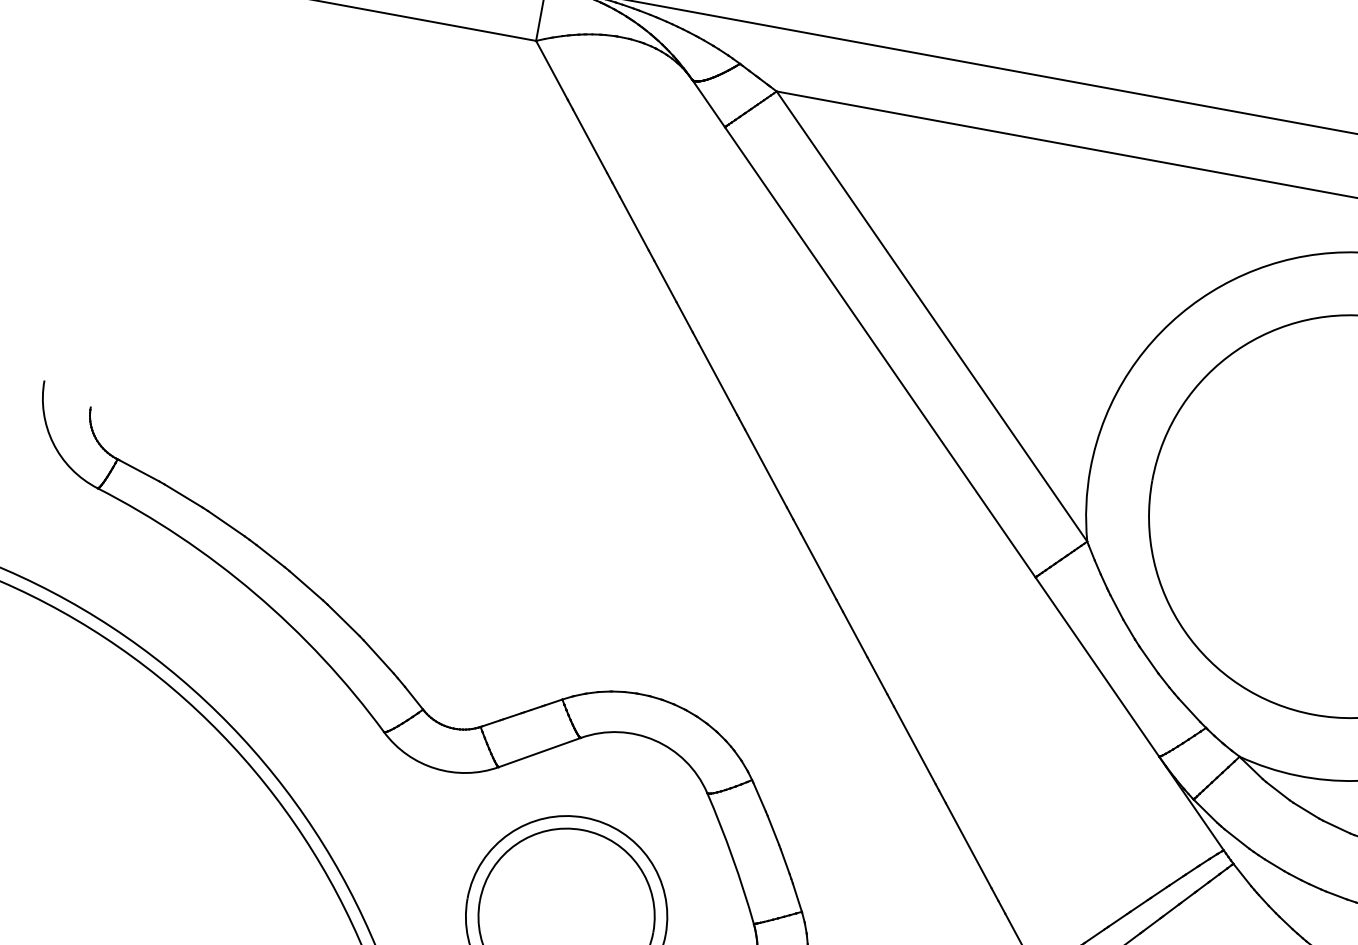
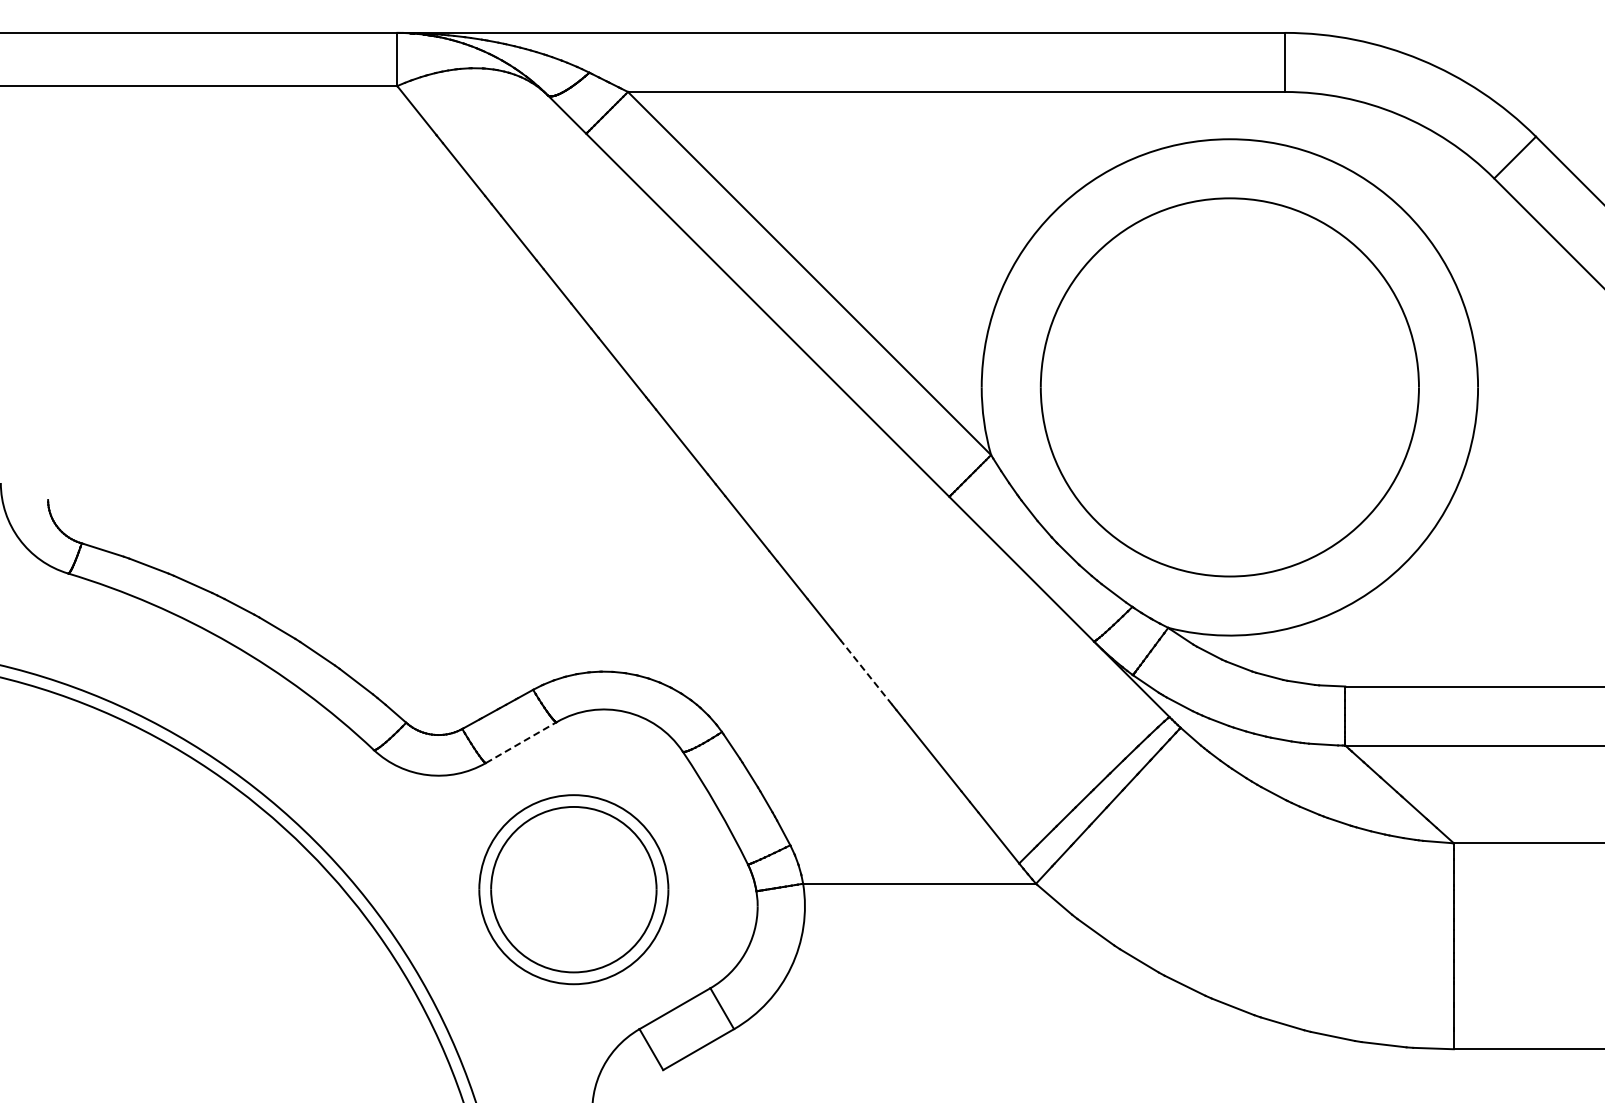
line: (914, 745) -> (866, 672), solid -> dashed
line: (540, 752) -> (521, 742), solid -> dashed

